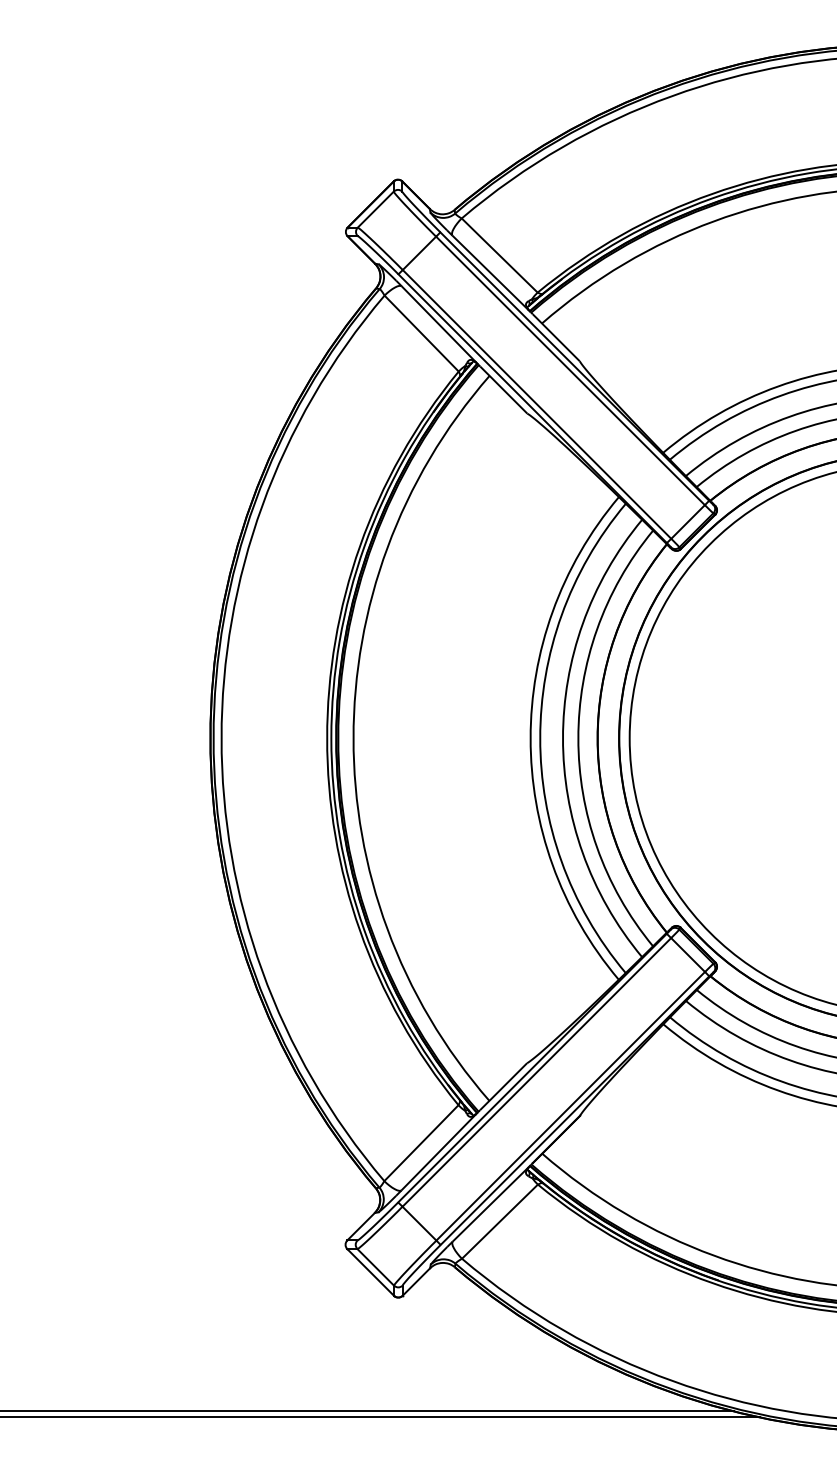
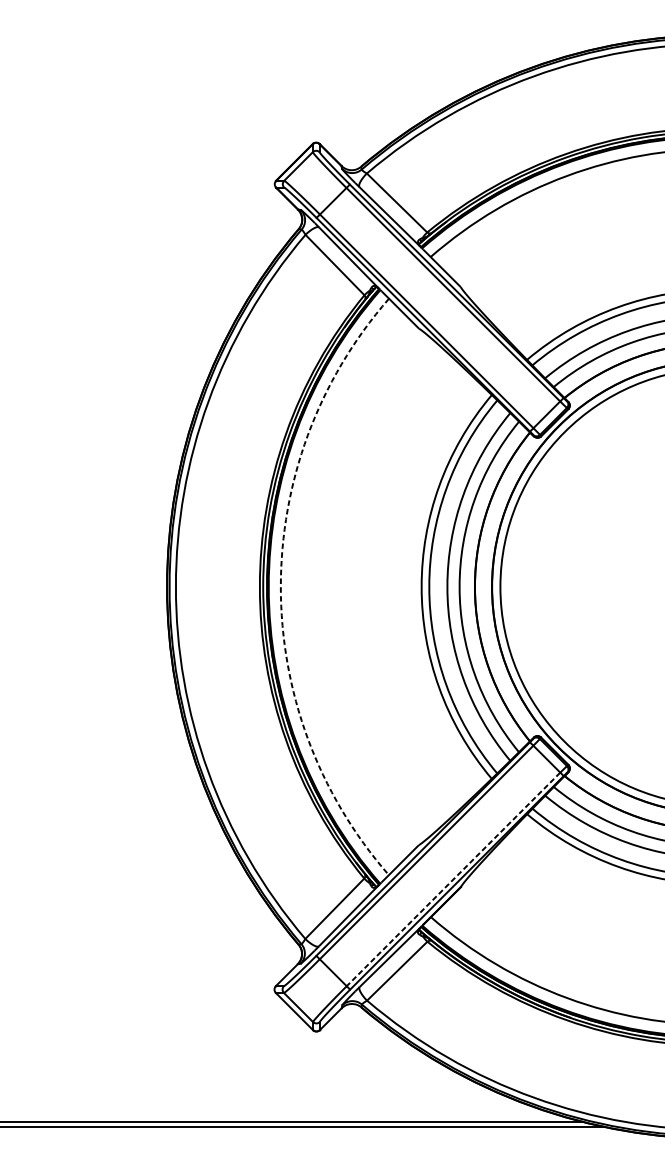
arc: (353, 738) -> (280, 587), solid -> dashed
line: (570, 1106) -> (453, 879), solid -> dashed

